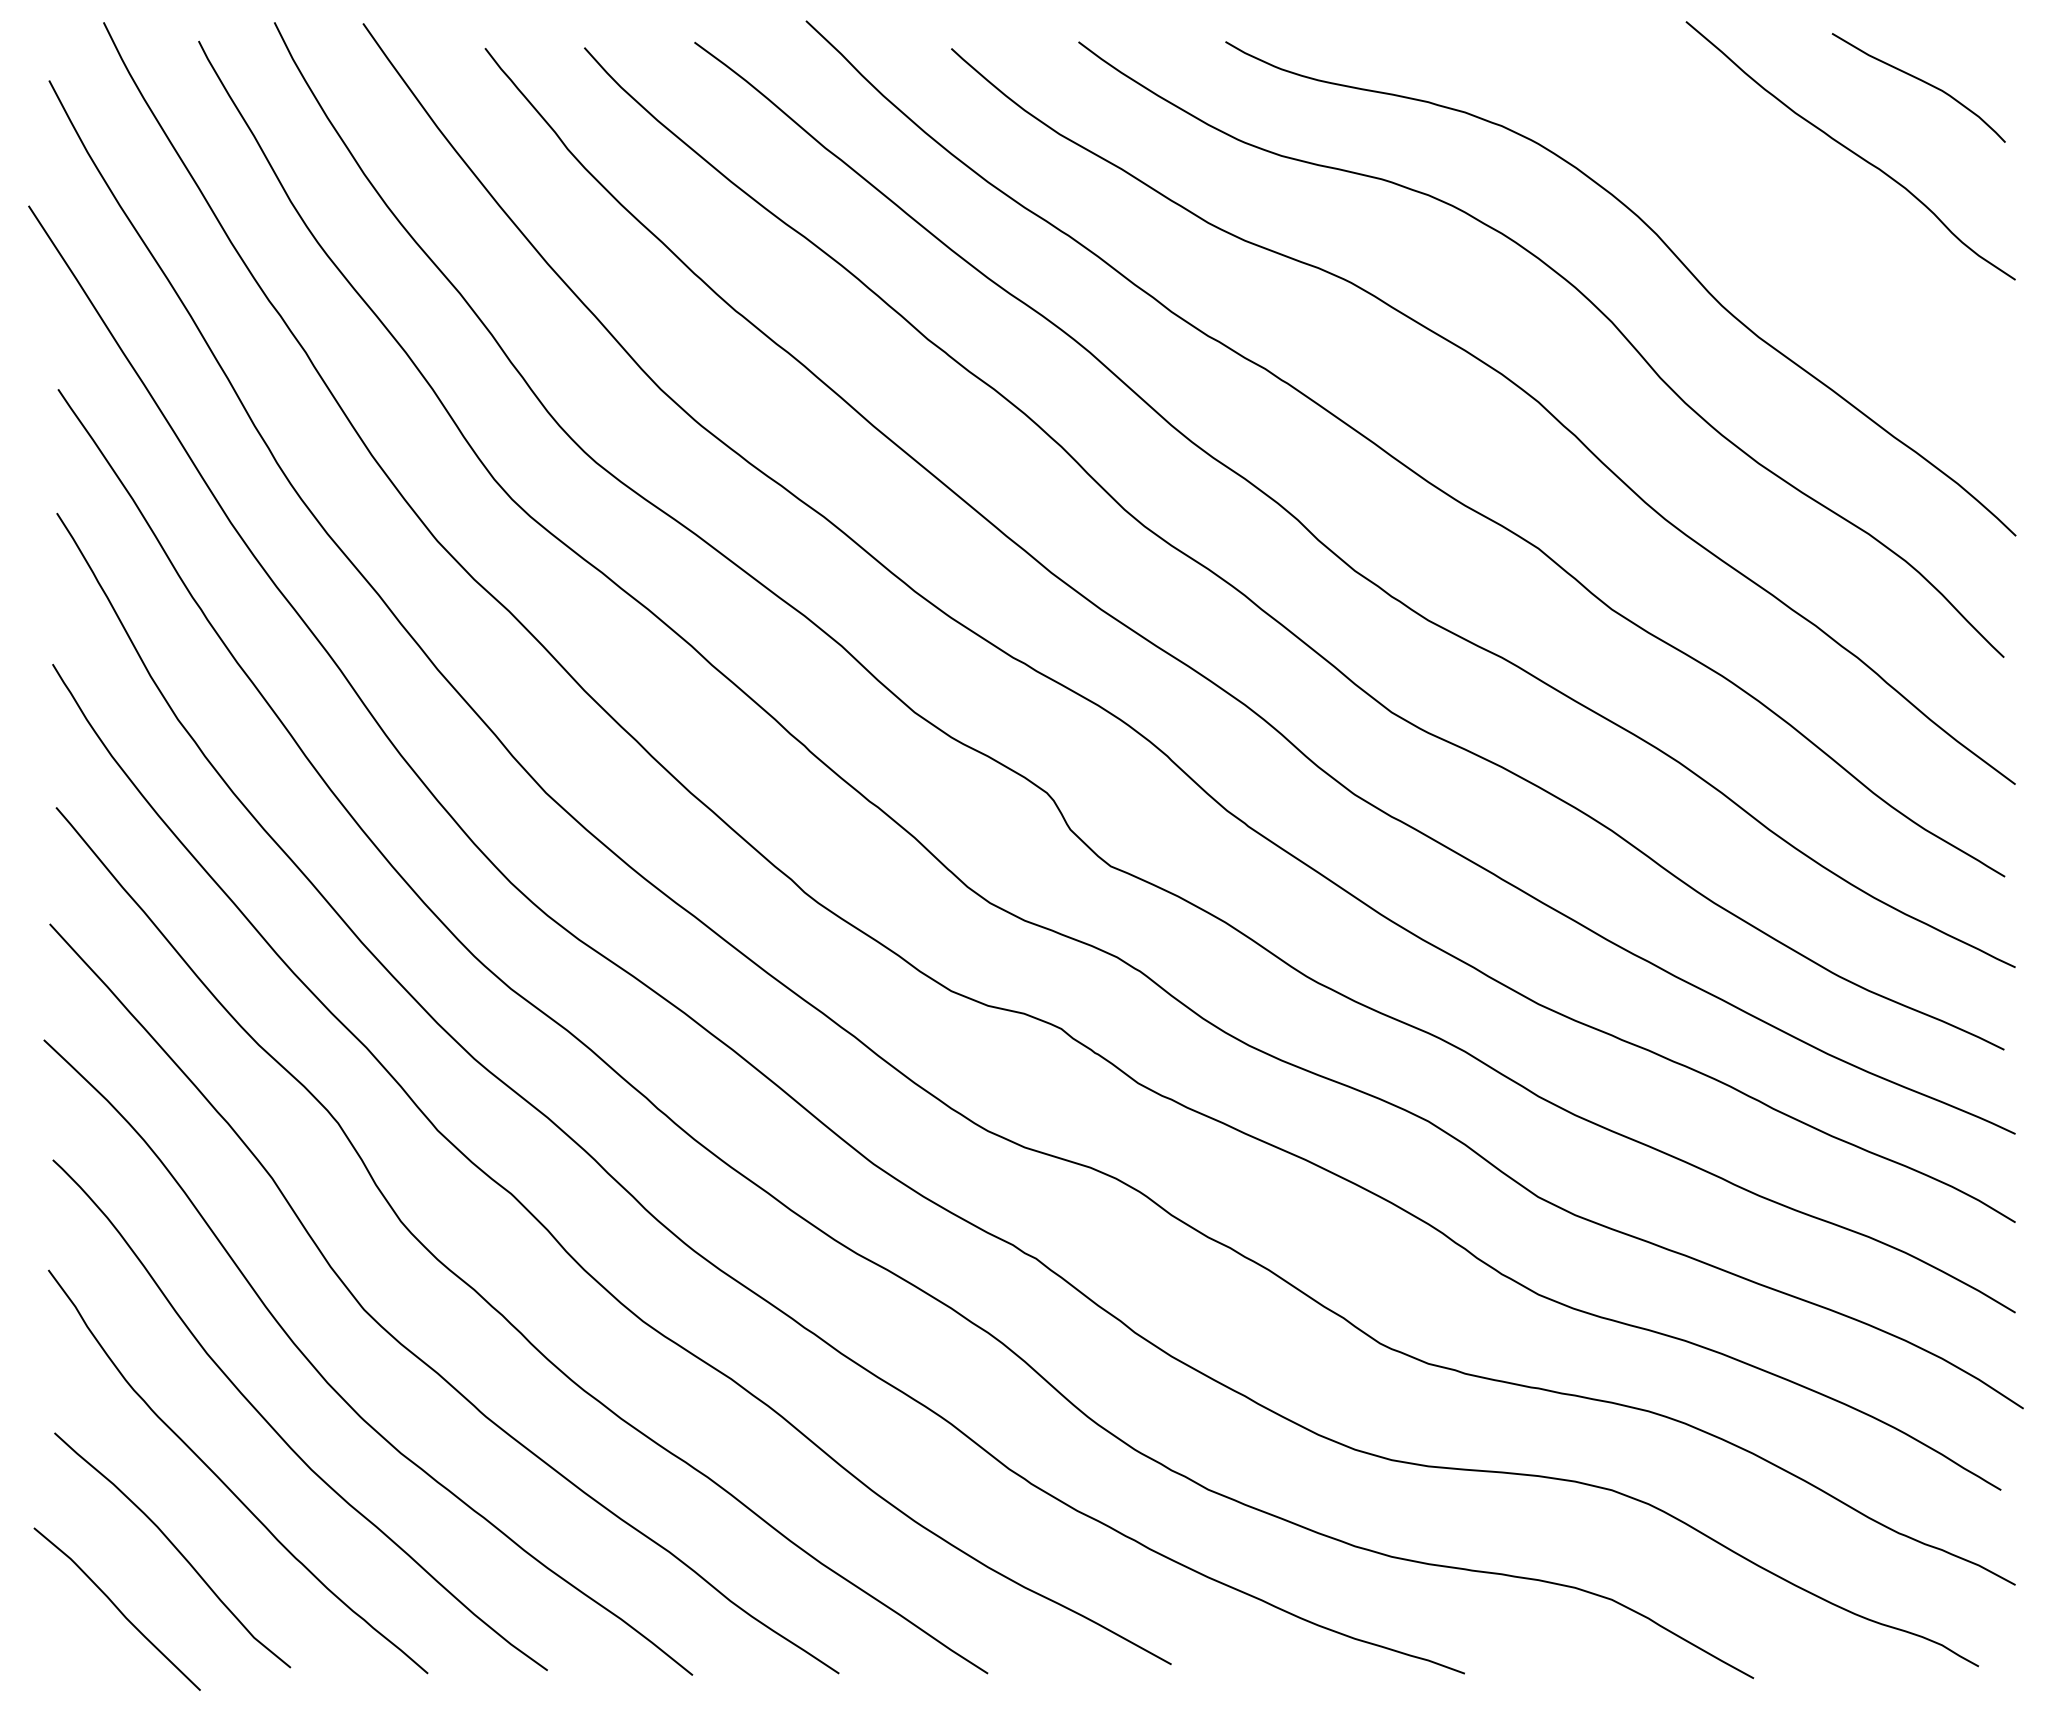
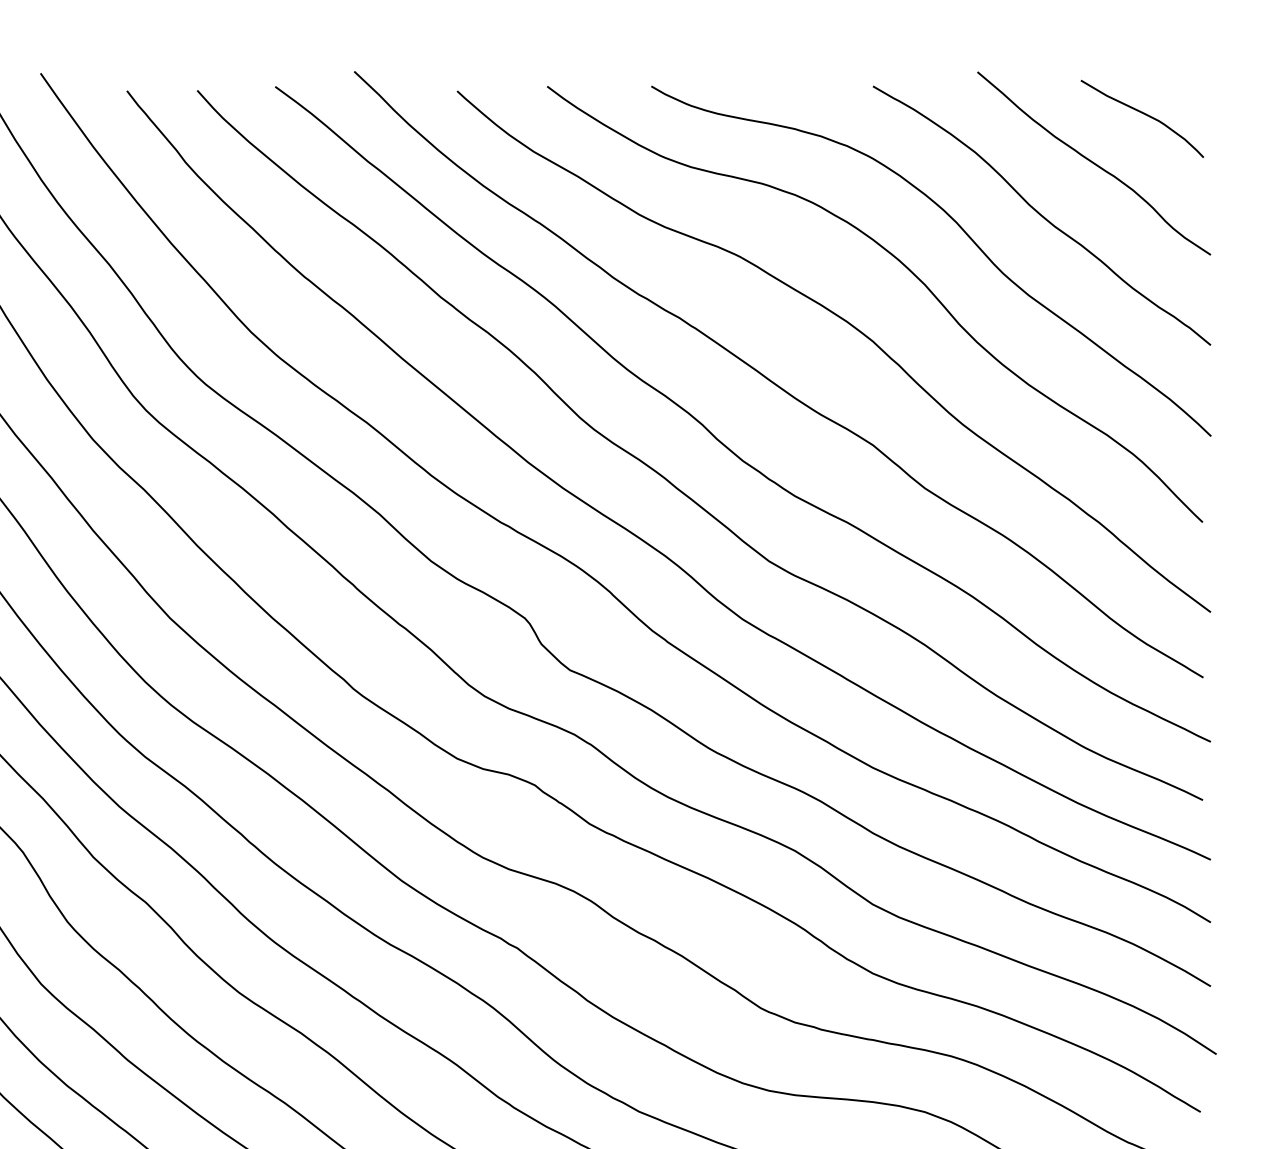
curve: (1776, 224) -> (1041, 215), added

